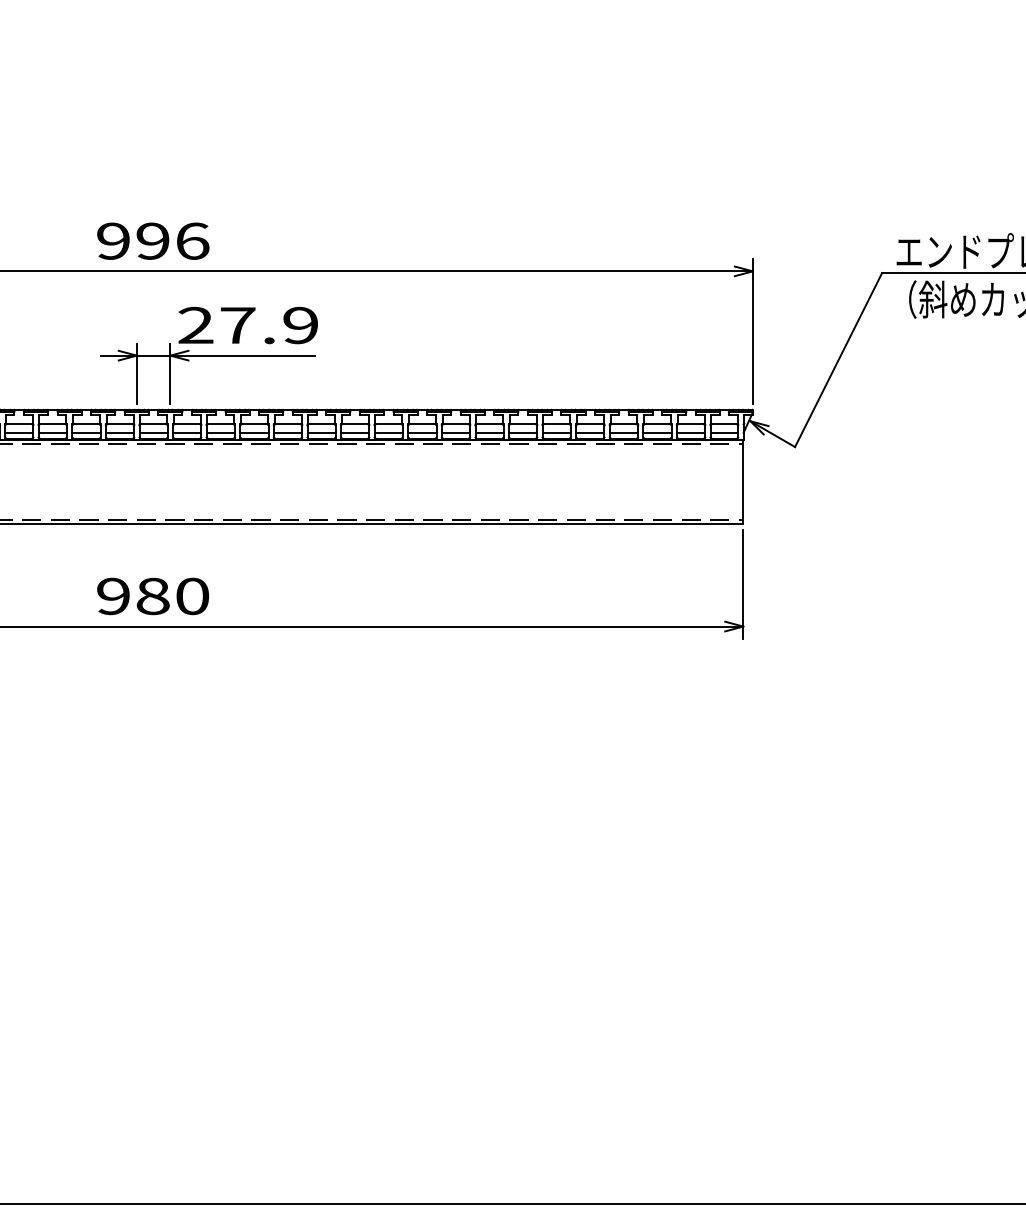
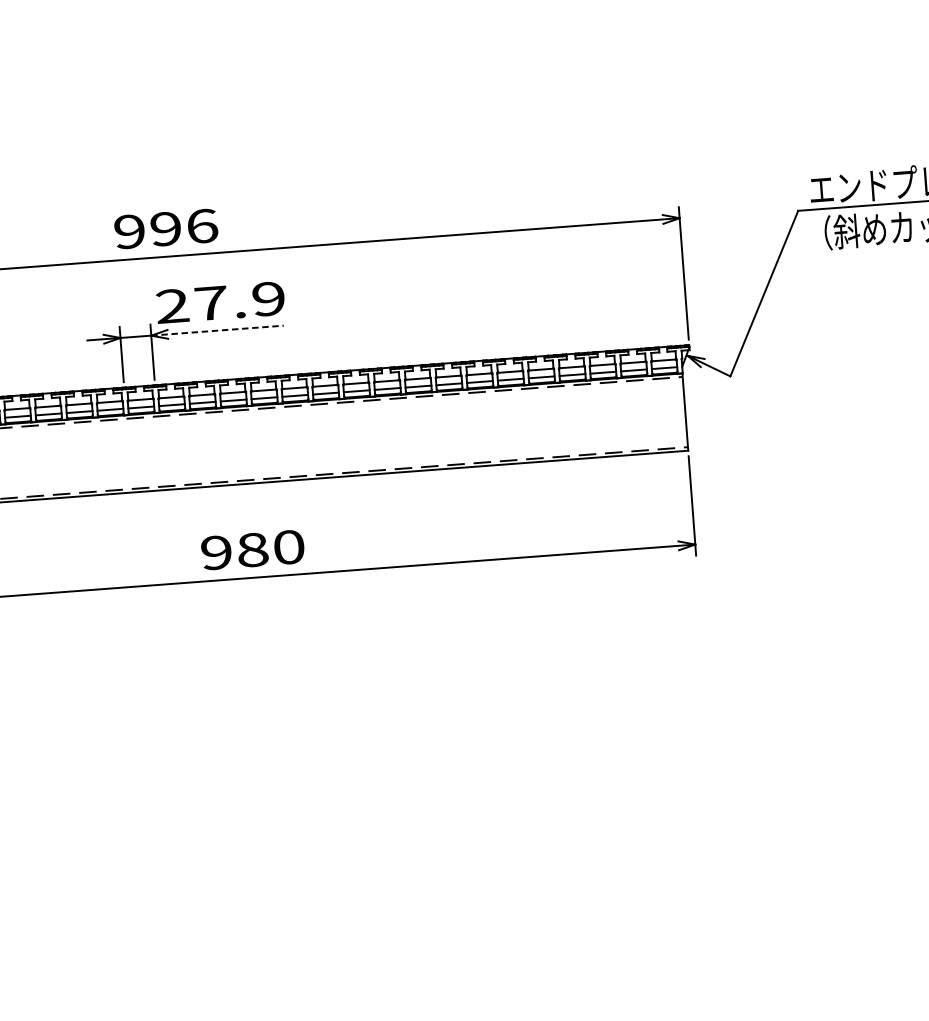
text: (153, 240) -> (166, 228), moved
line: (243, 355) -> (218, 330), solid -> dashed
text: (153, 596) -> (253, 550), moved

